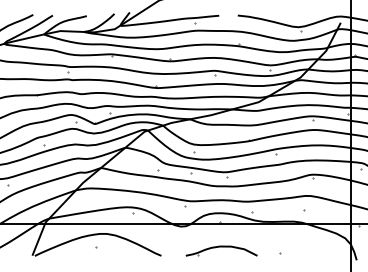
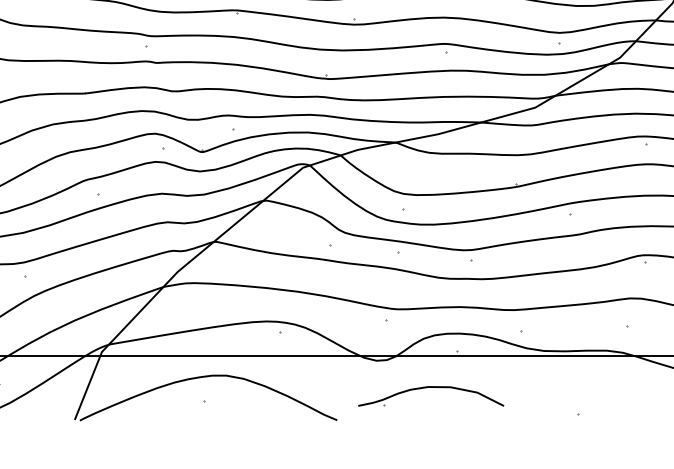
part: (221, 250) -> (430, 395), moved

